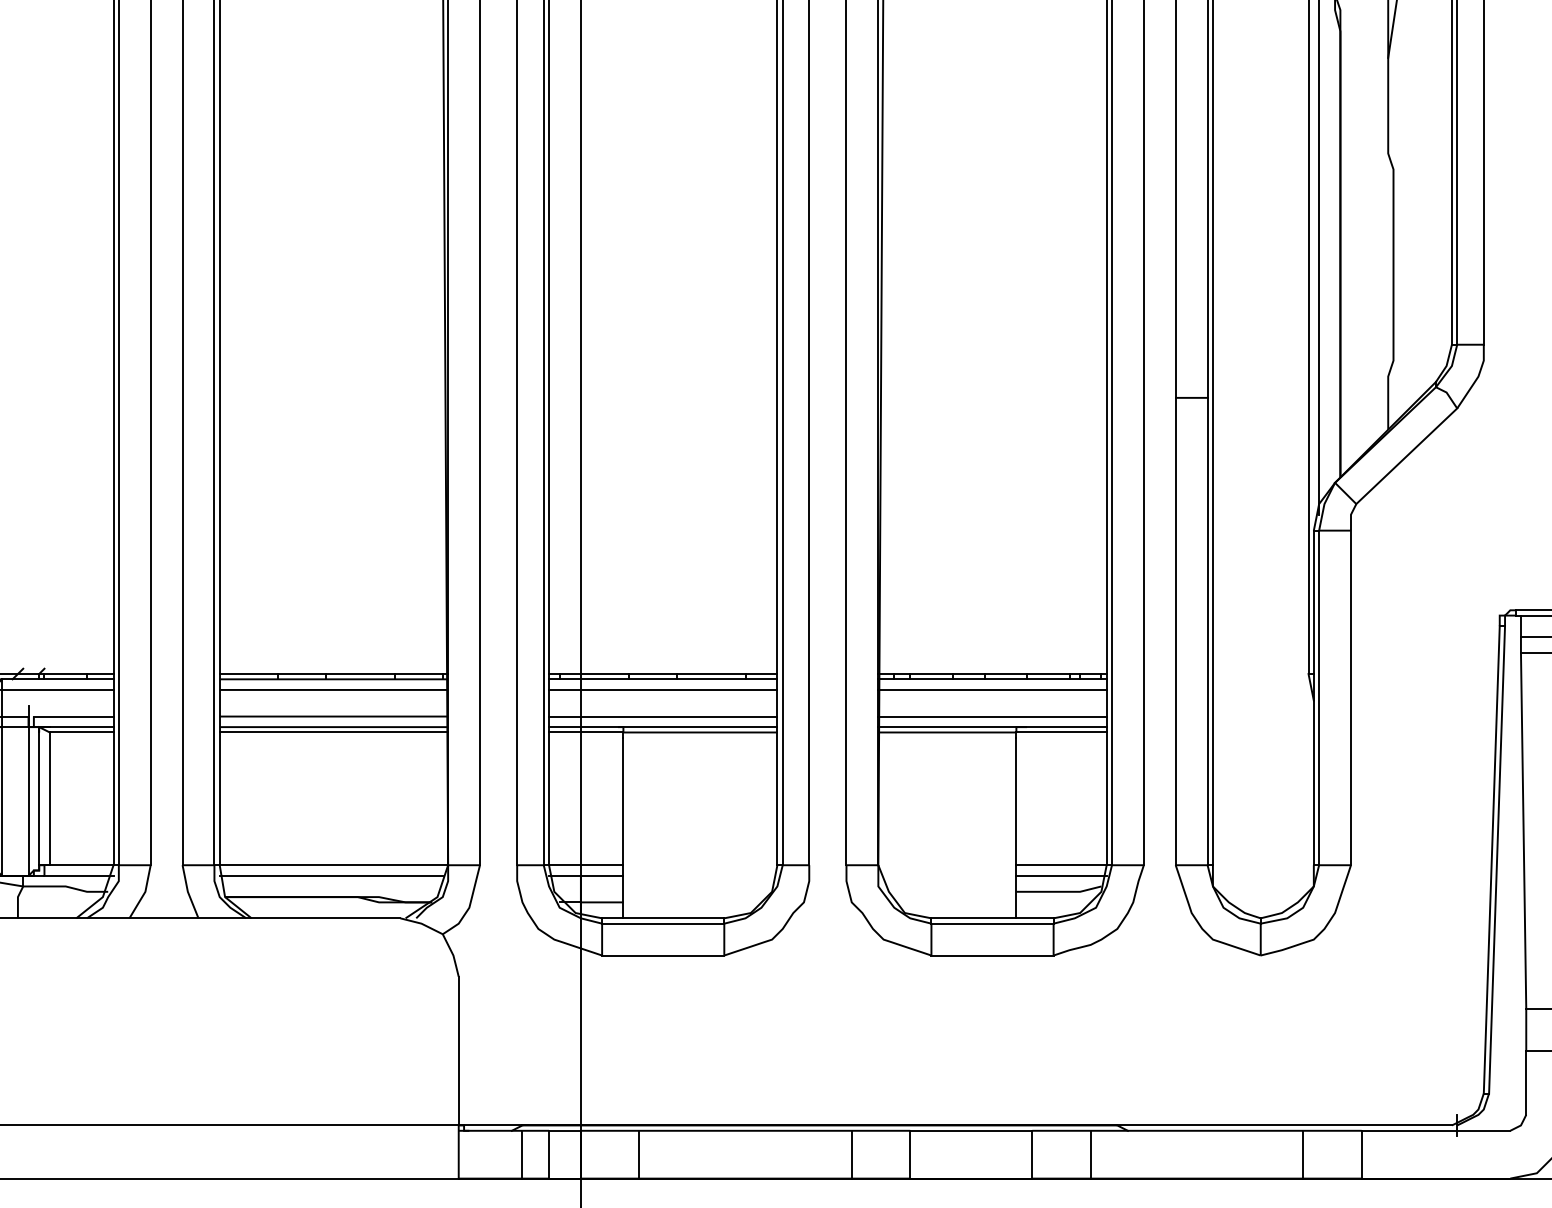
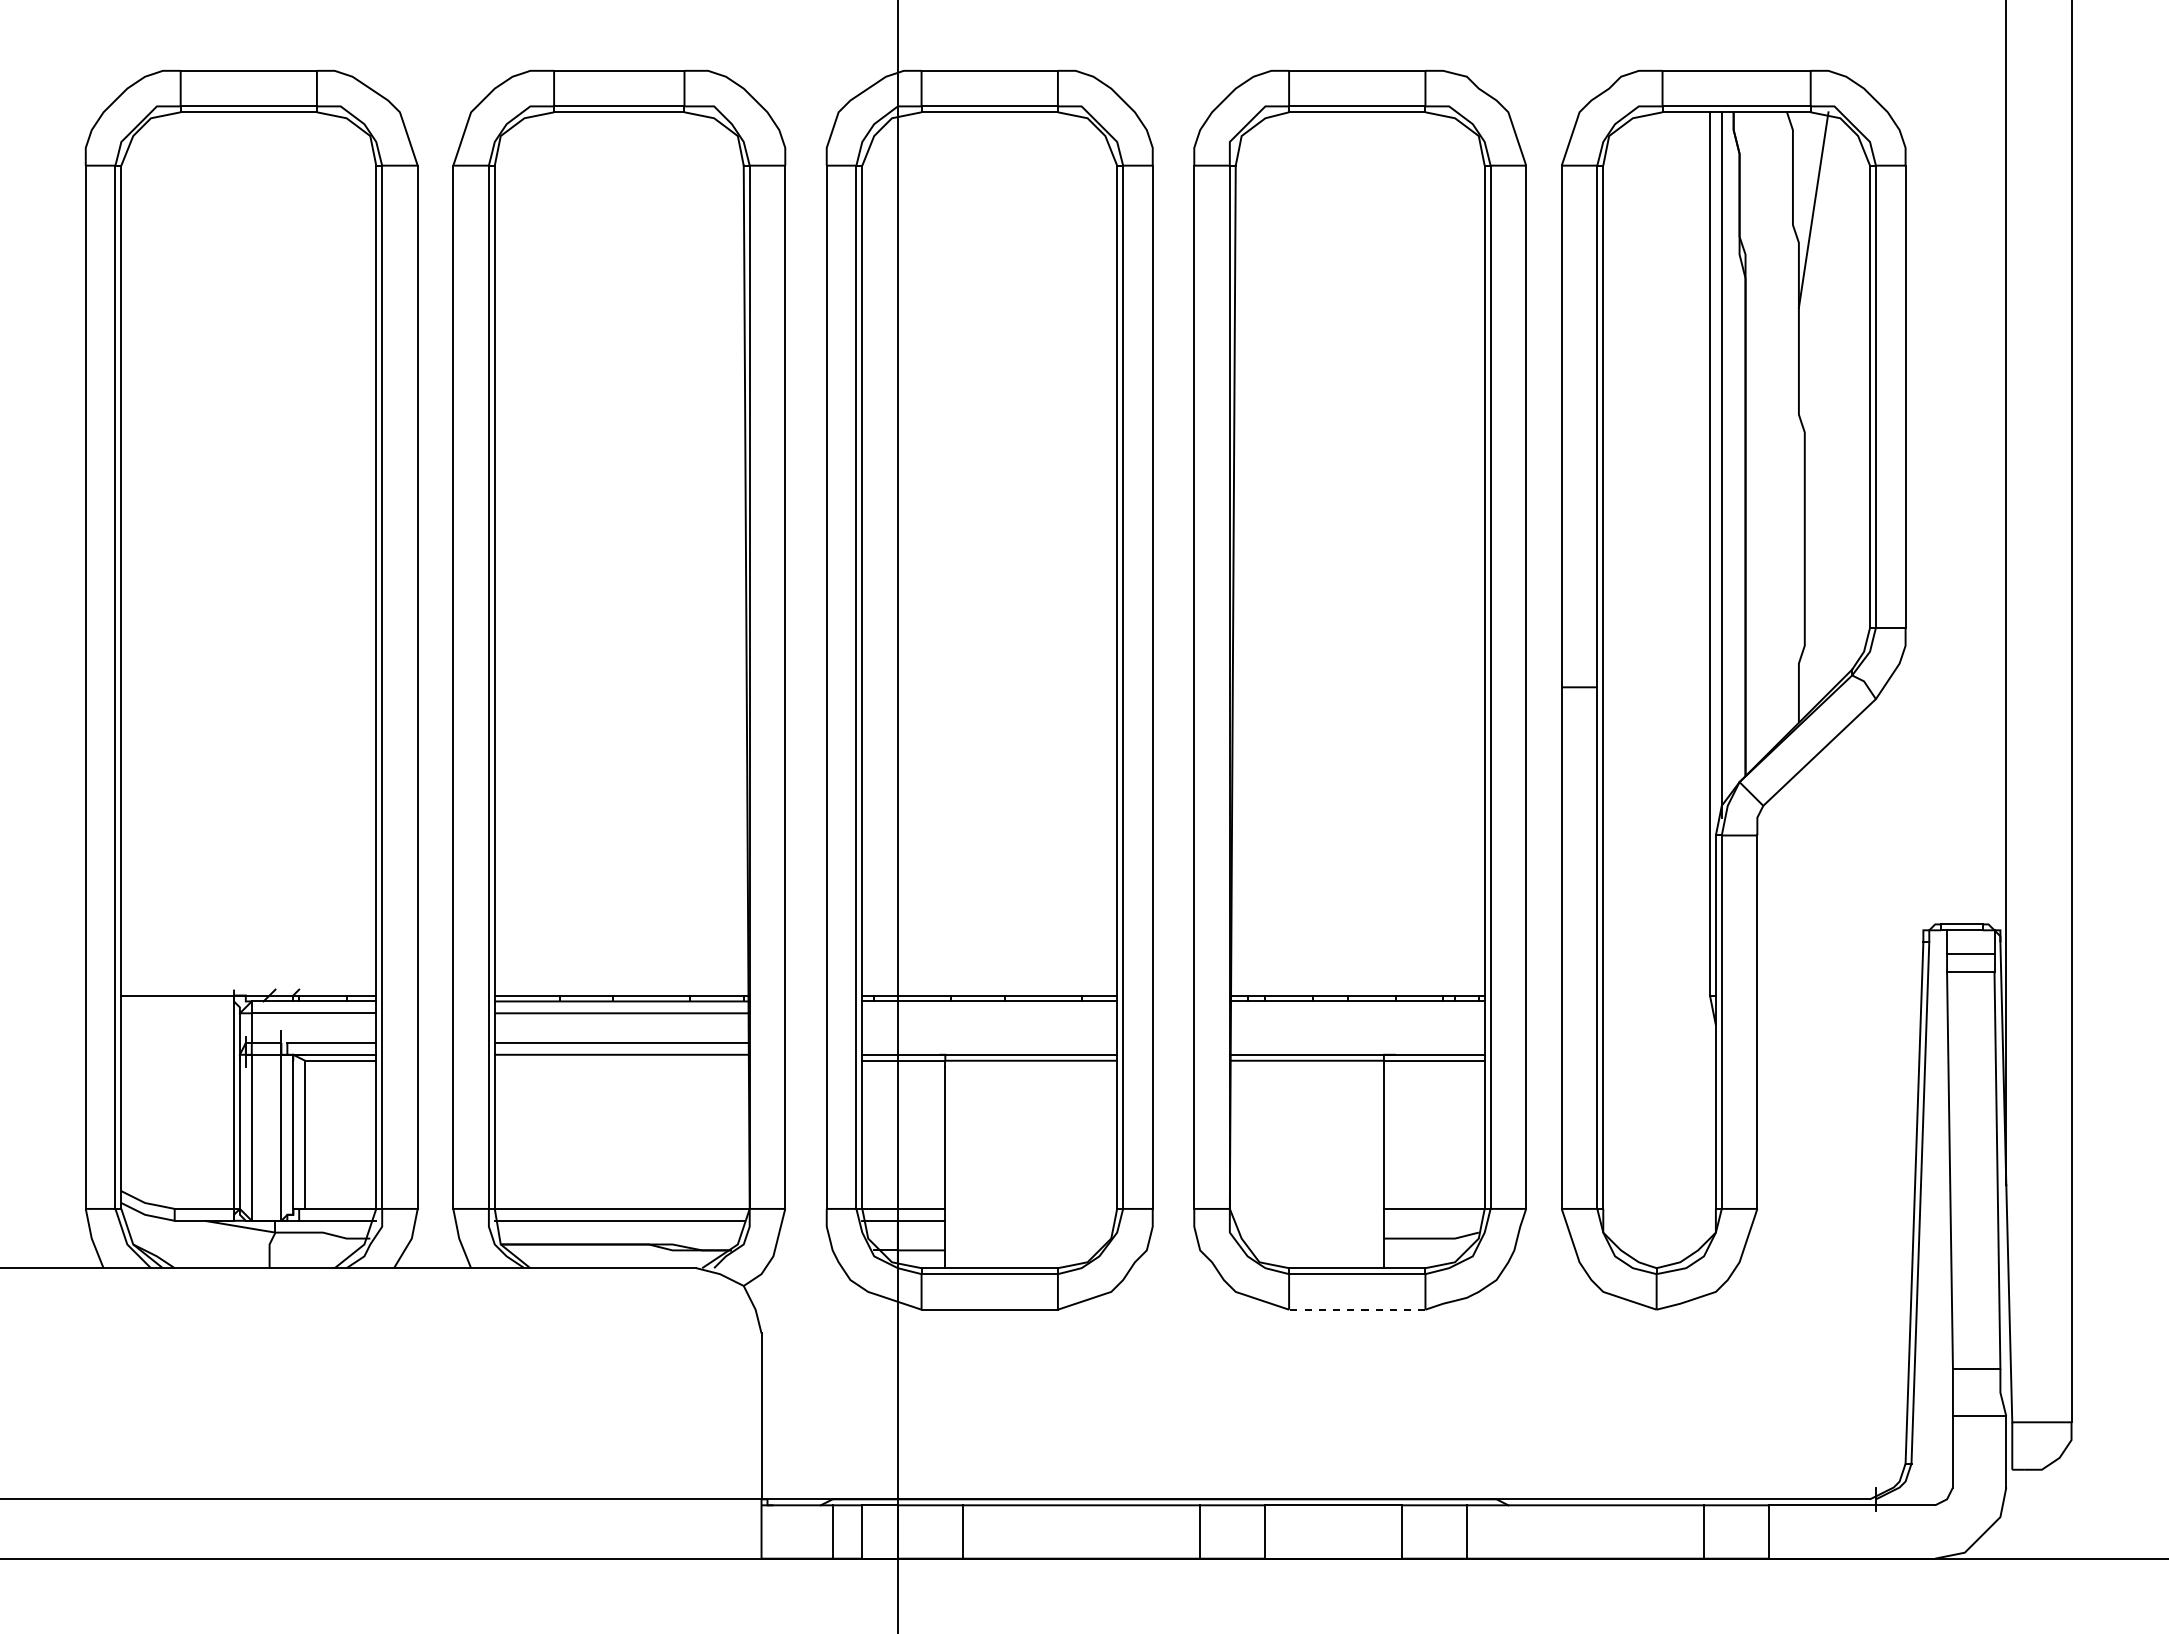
line: (662, 690) -> (989, 1013), removed
line: (991, 690) -> (1356, 1013), removed
line: (662, 716) -> (989, 1042), removed
line: (991, 716) -> (1356, 1042), removed
line: (333, 732) -> (621, 1060), removed
line: (1060, 875) -> (1433, 1220), removed
line: (991, 955) -> (1356, 1309), solid -> dashed

